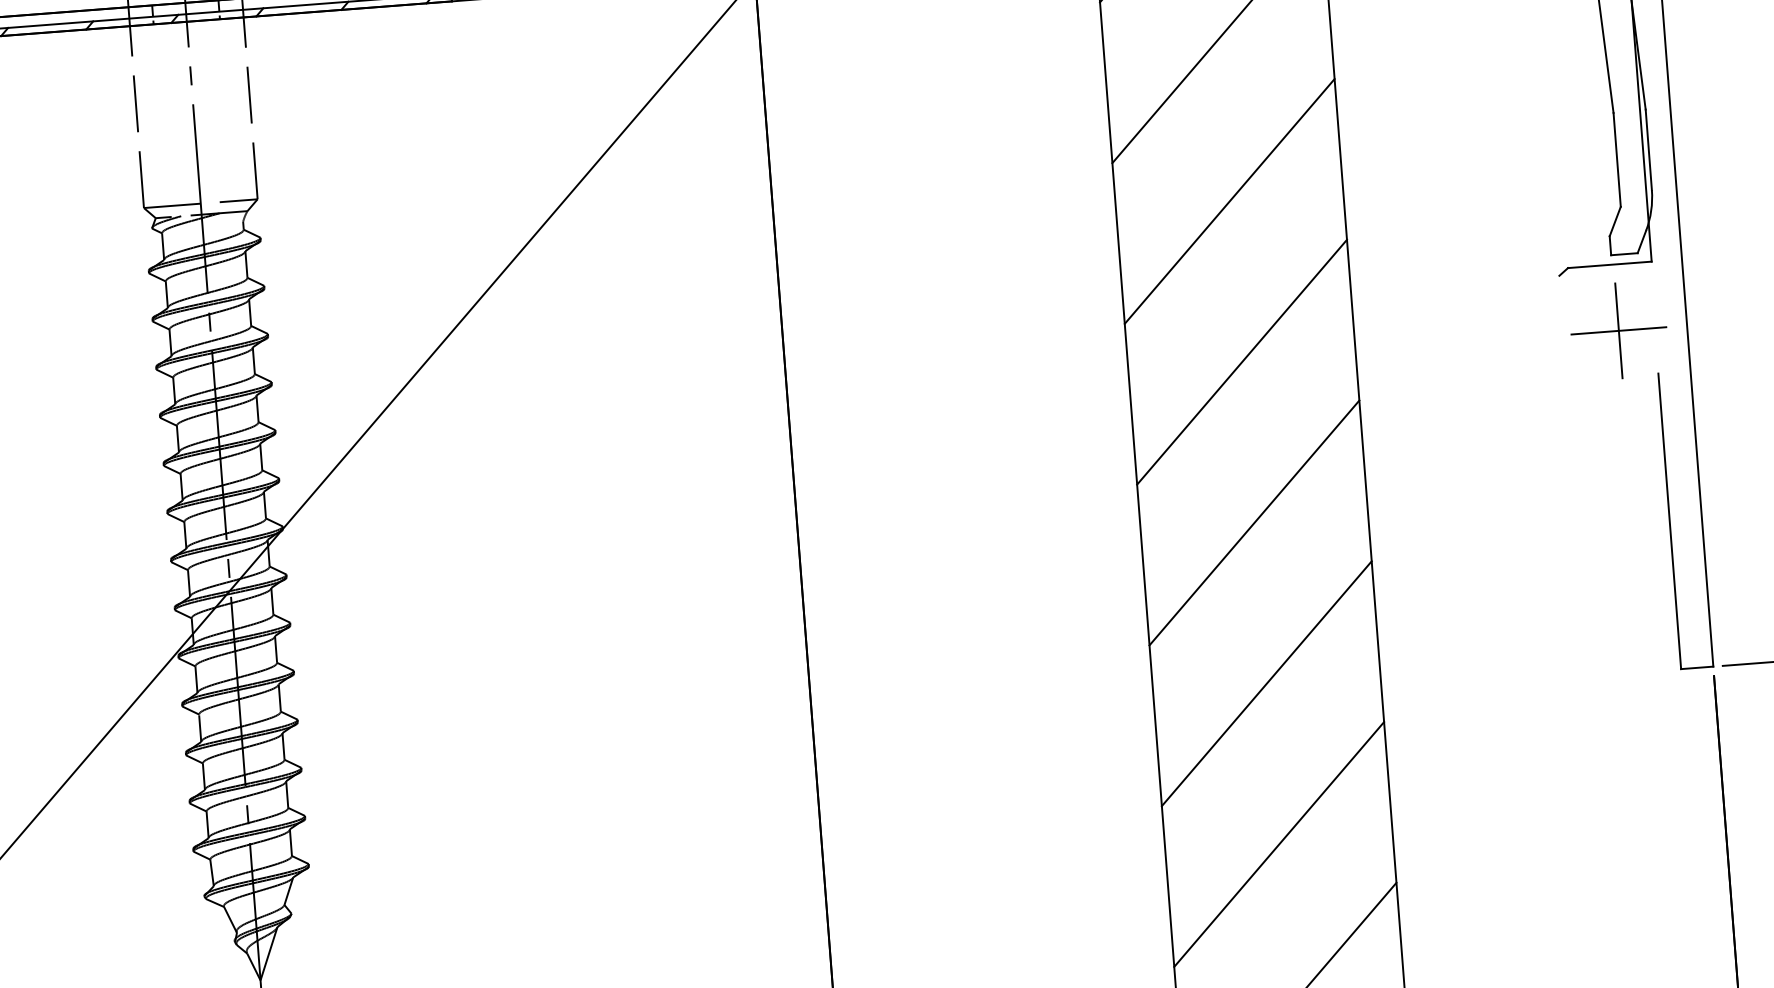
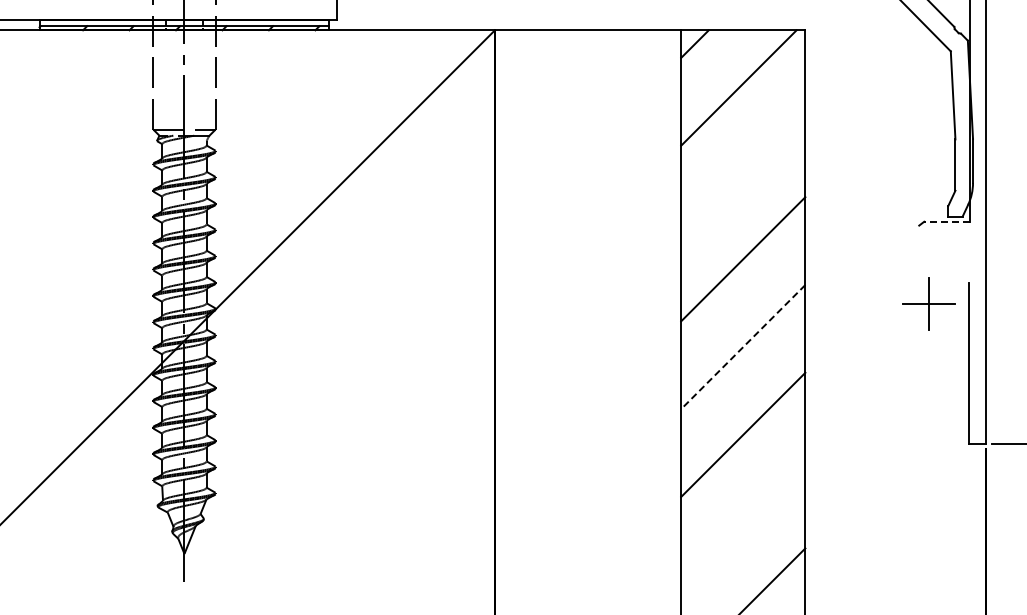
line: (1230, 201) -> (743, 171), removed
line: (1610, 264) -> (947, 221), solid -> dashed
part: (1617, 330) -> (928, 303), moved
line: (1254, 523) -> (743, 347), solid -> dashed
line: (1279, 844) -> (743, 522), removed

